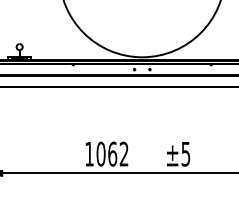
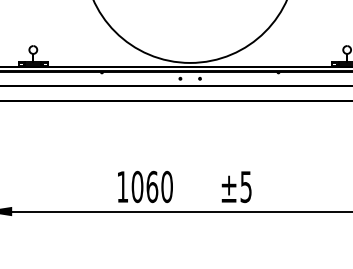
text: (123, 154) -> (166, 187), 1062 -> 1060

